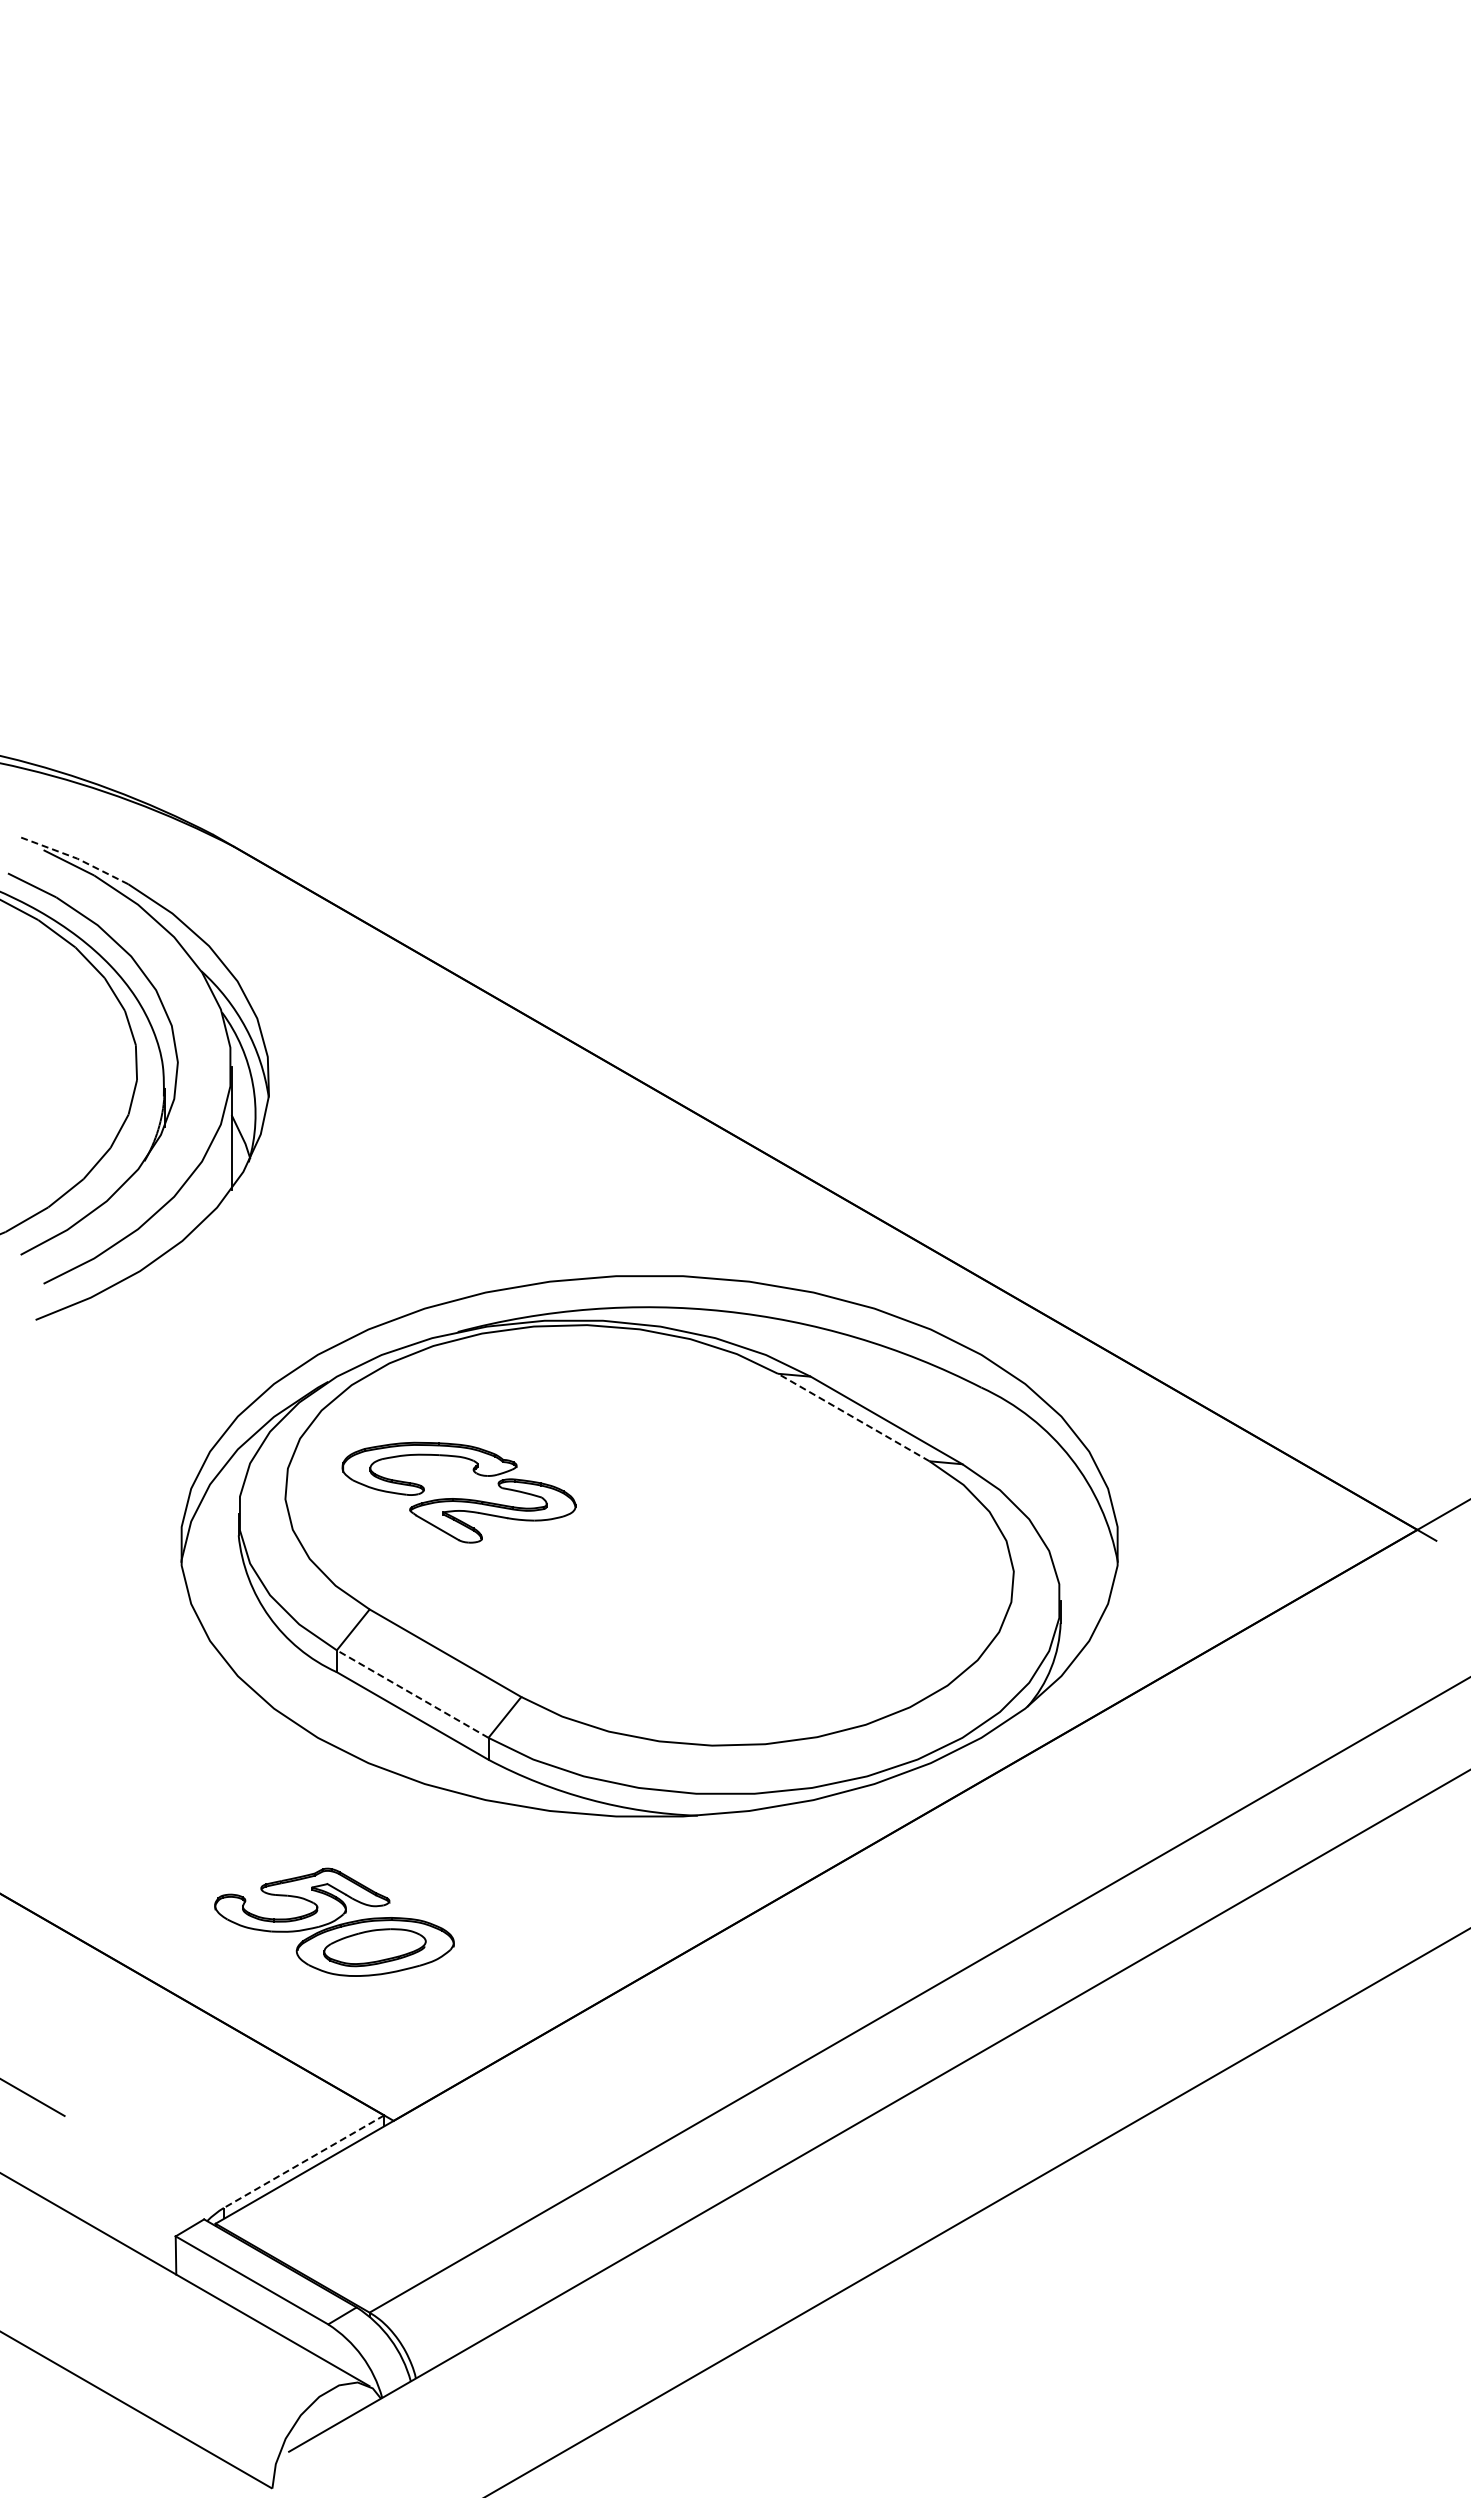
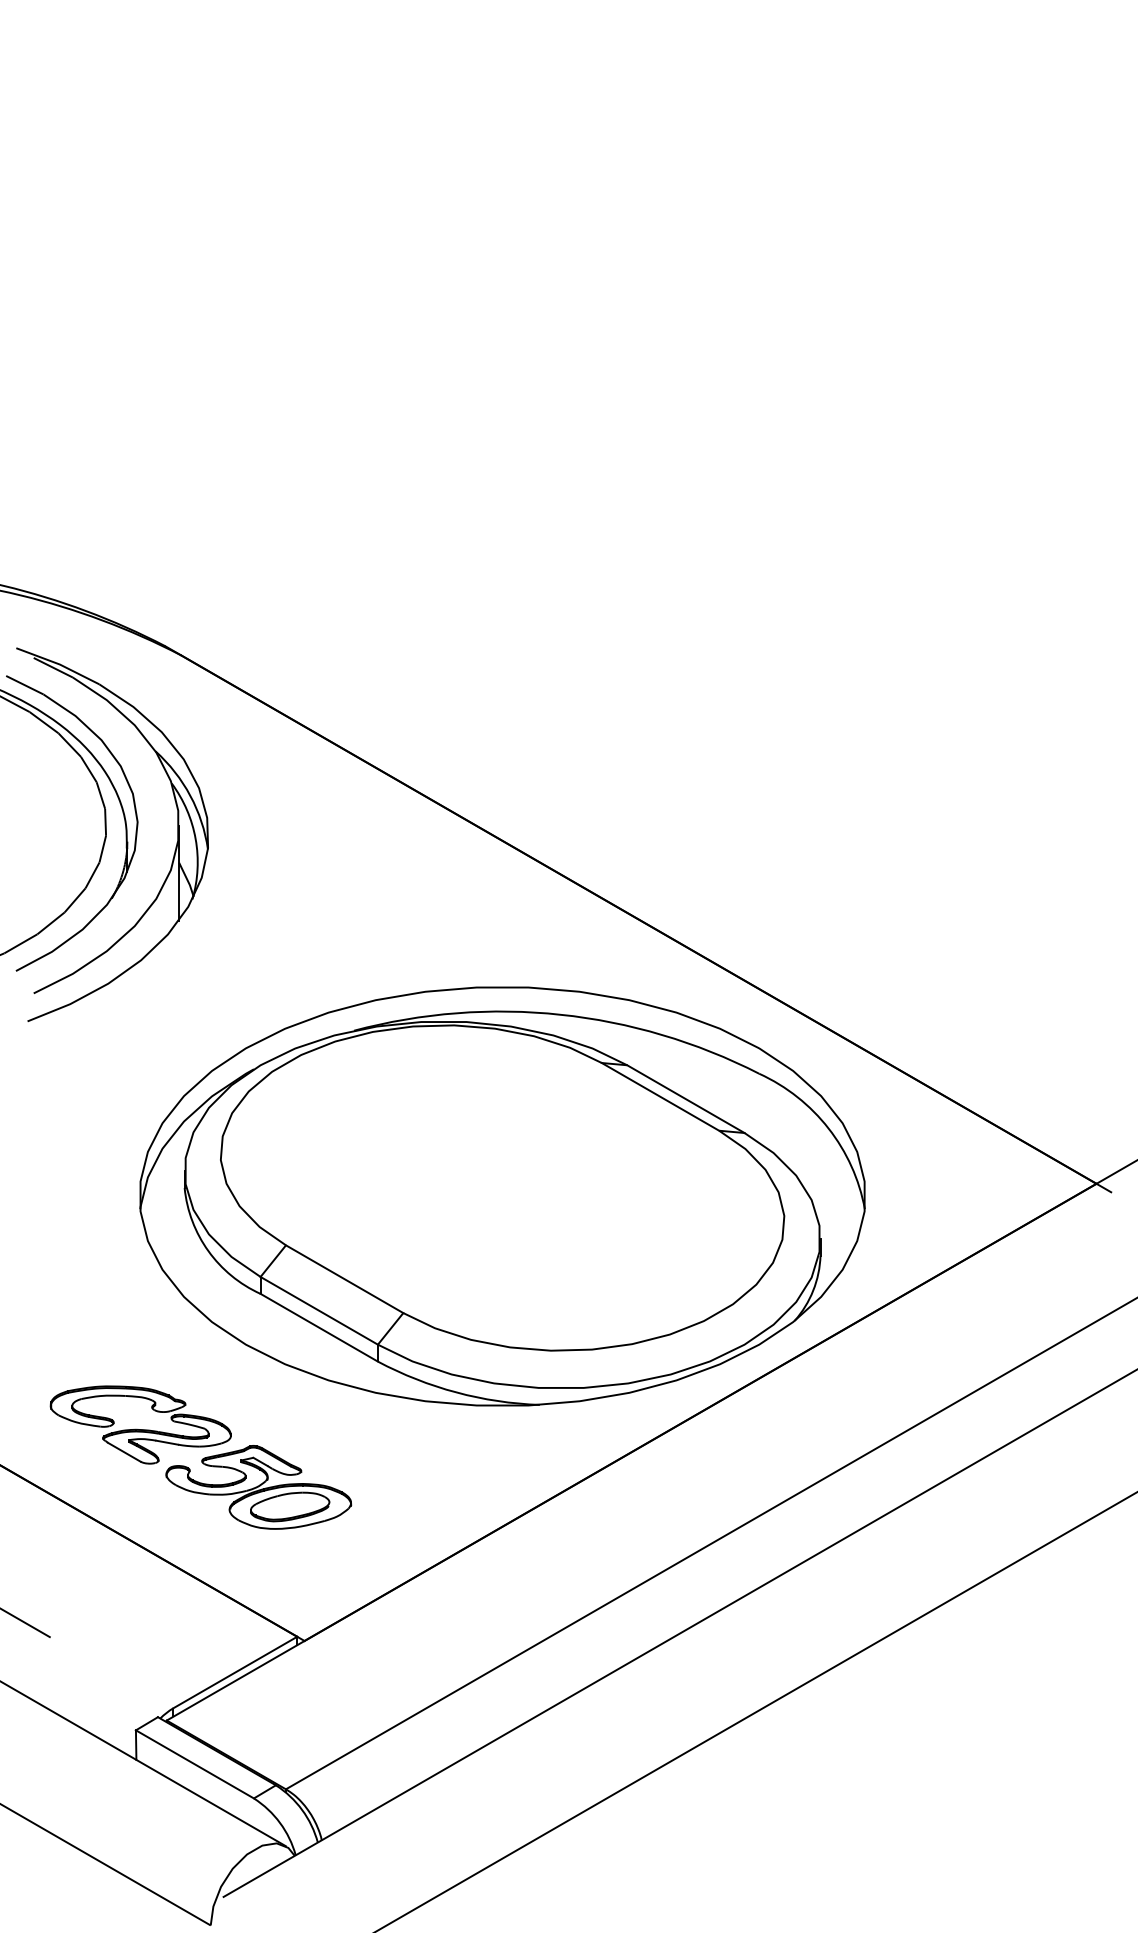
line: (75, 858) -> (58, 664), dashed -> solid
line: (853, 1417) -> (660, 1096), dashed -> solid
part: (458, 1492) -> (140, 1424), moved
line: (412, 1694) -> (319, 1311), dashed -> solid
line: (304, 2161) -> (235, 1672), dashed -> solid

